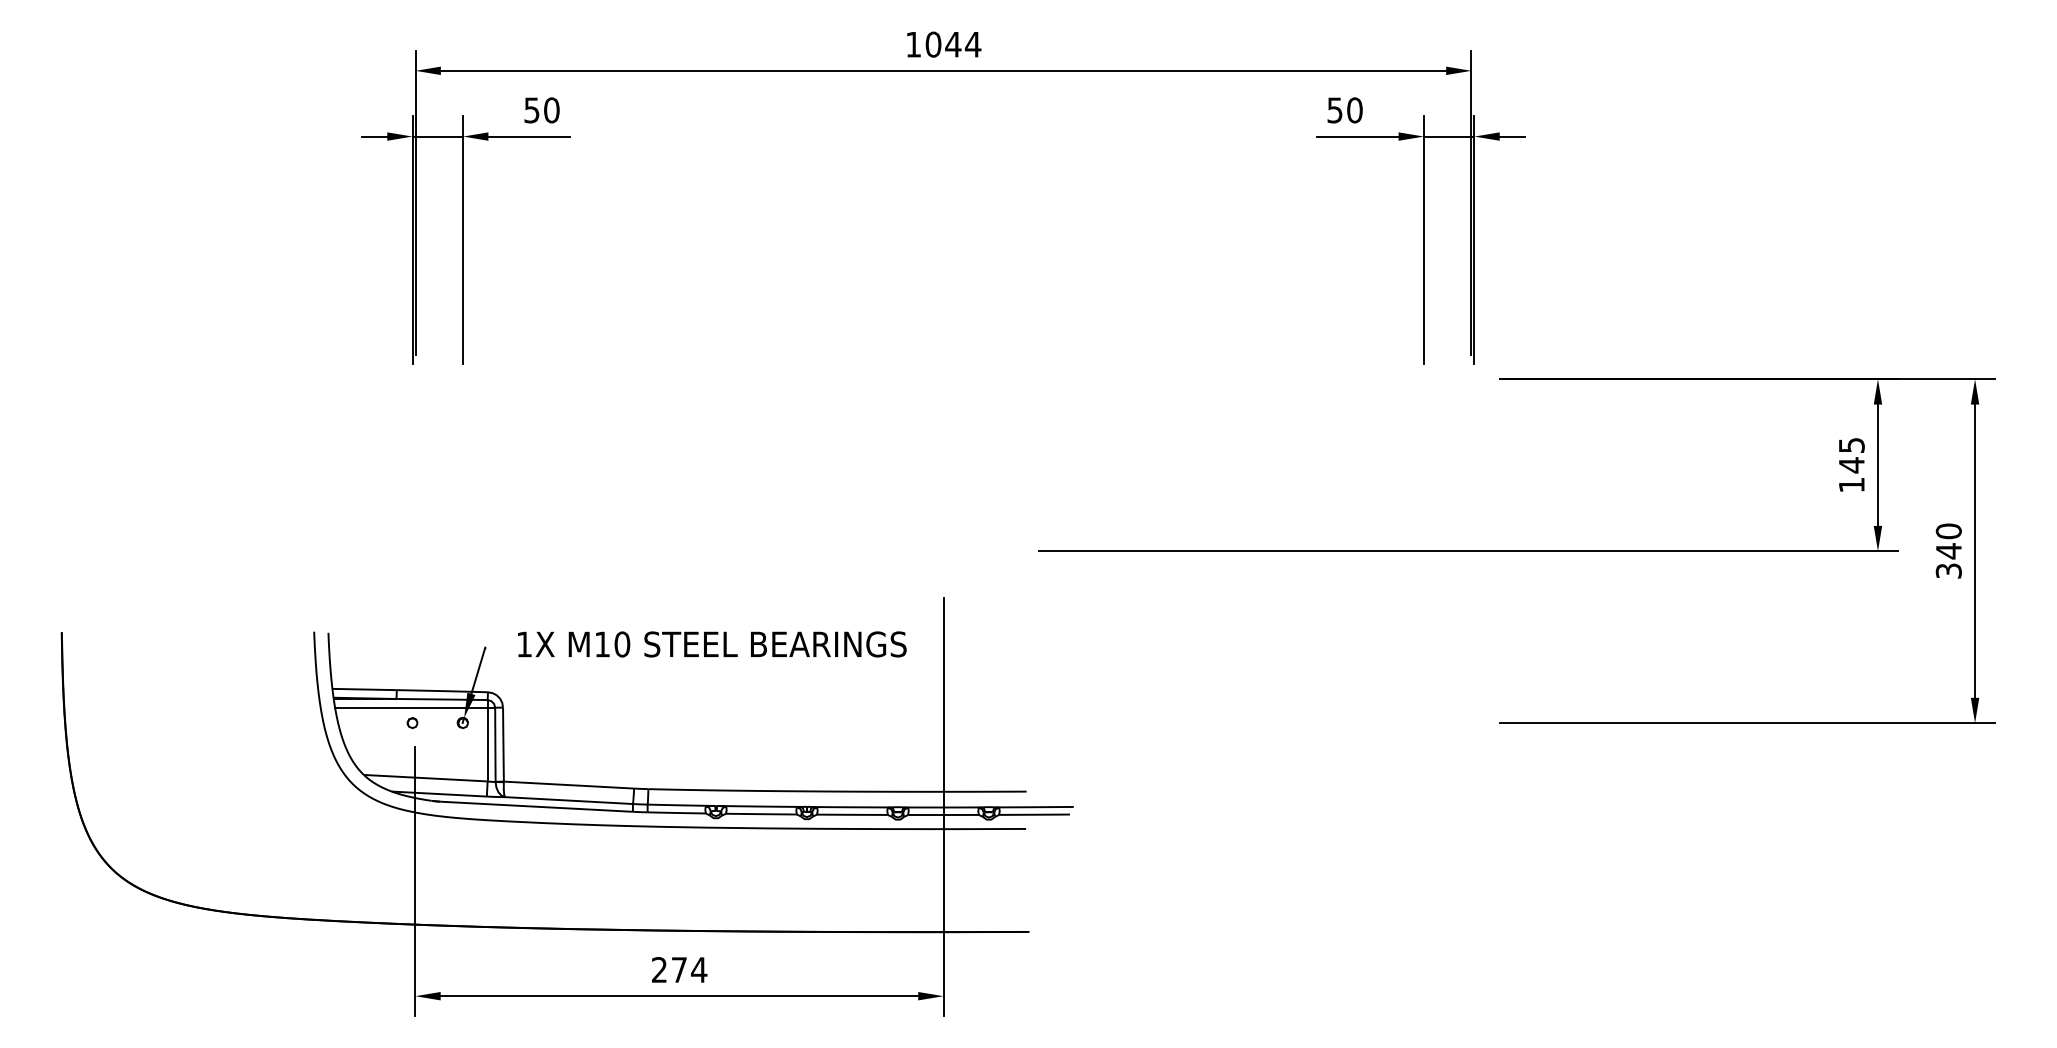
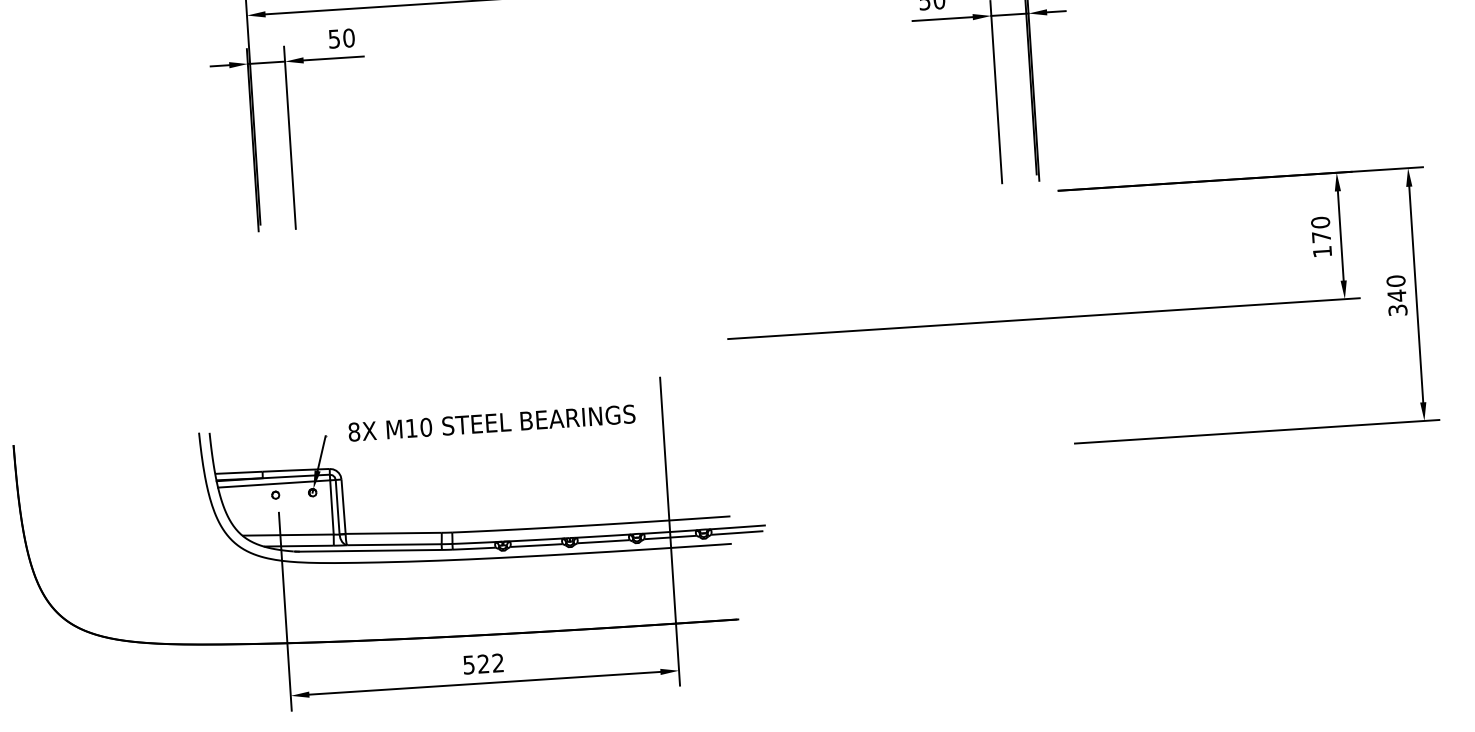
text: (1851, 455) -> (1320, 230), 145 -> 170
text: (524, 644) -> (354, 432), 1X -> 8X
text: (679, 970) -> (483, 664), 274 -> 522

